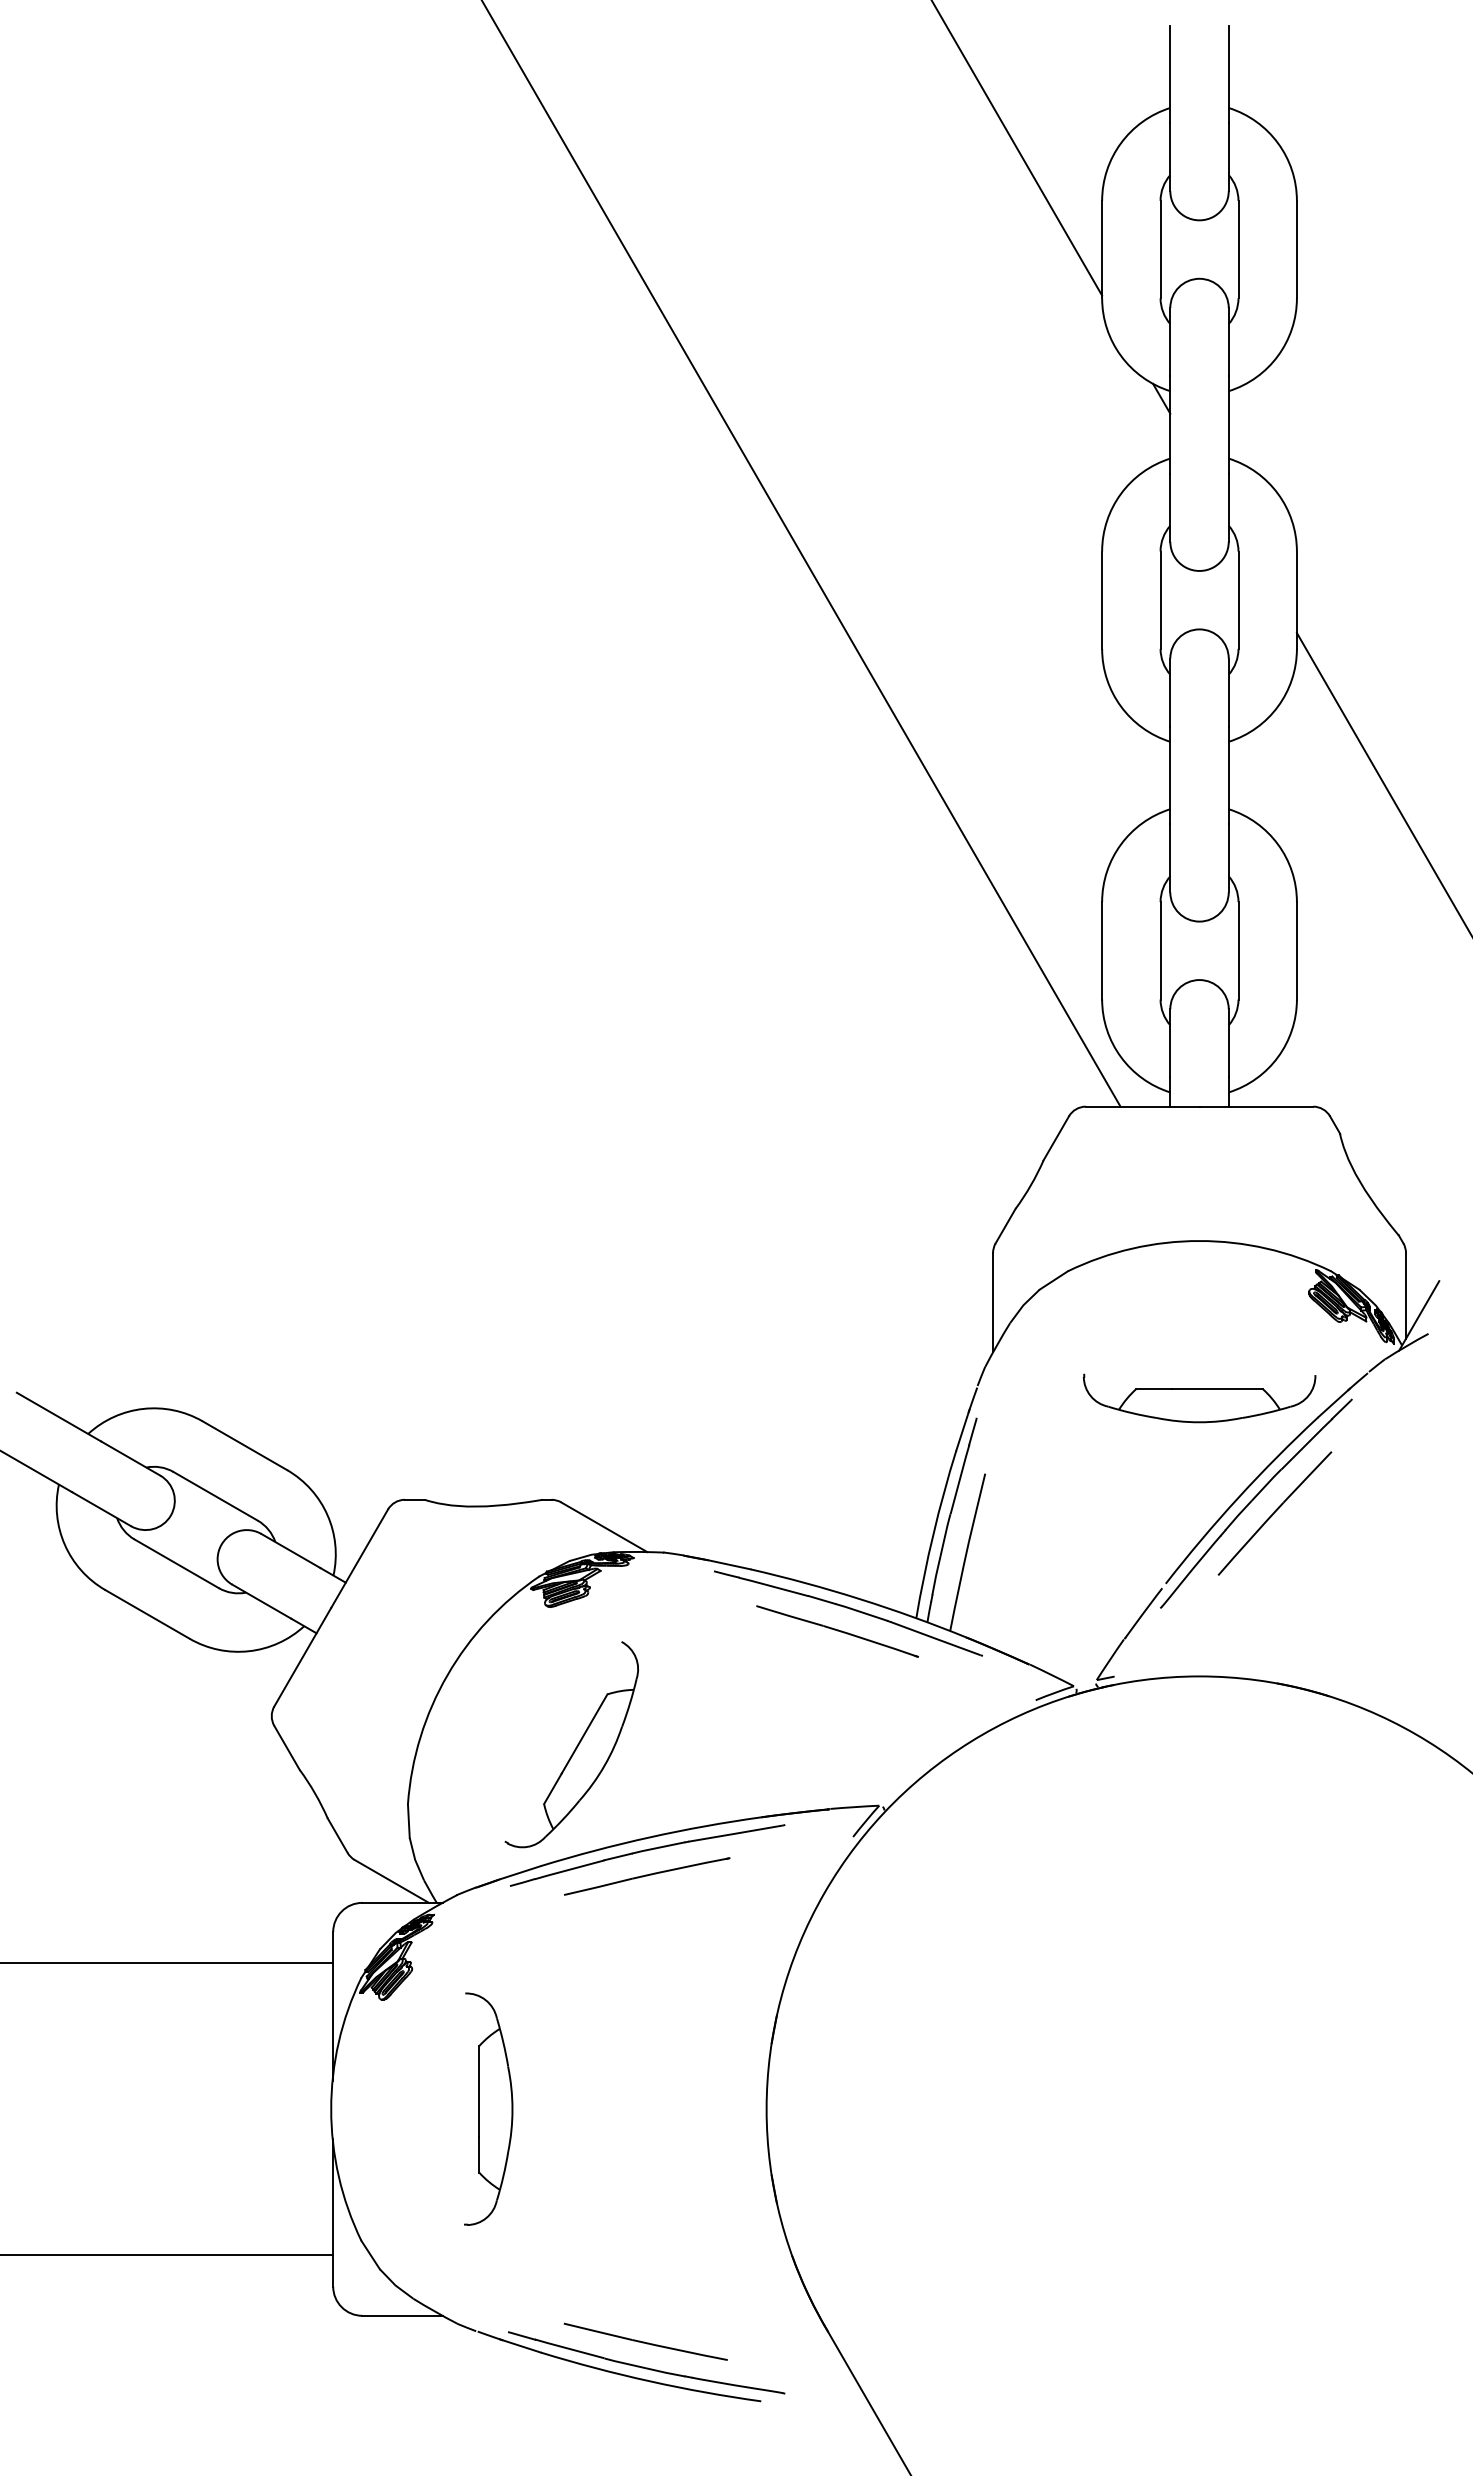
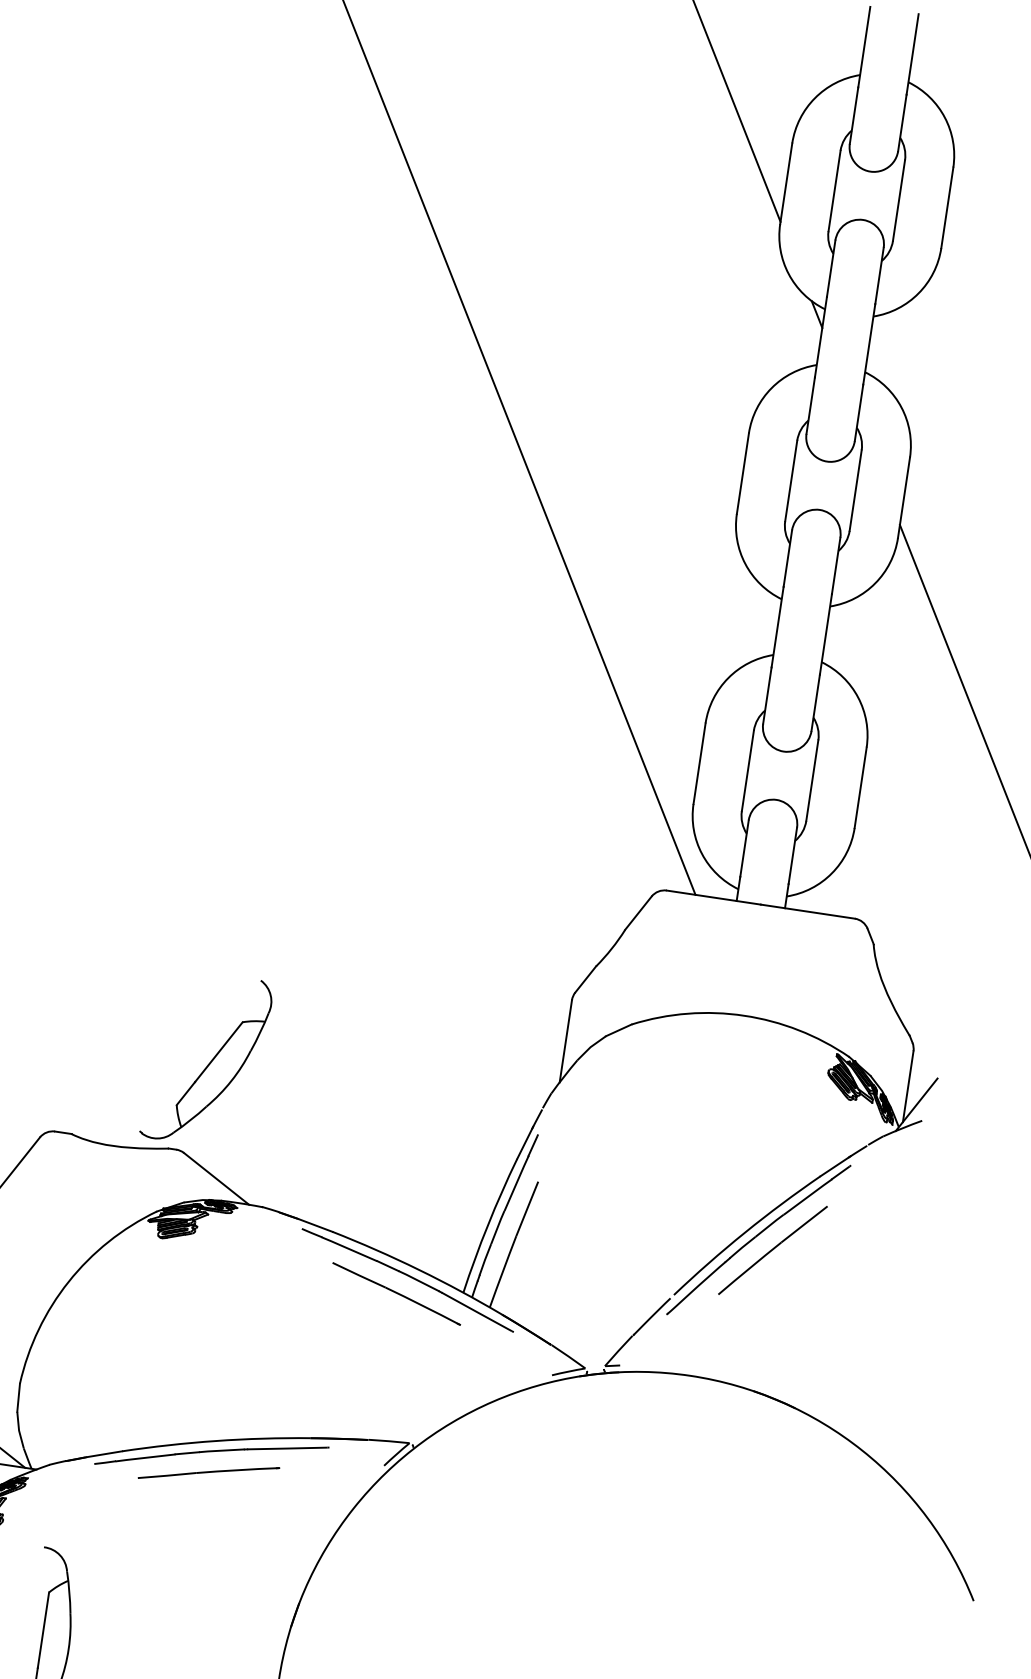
part: (1199, 1398) -> (724, 1145), removed
part: (571, 1744) -> (206, 1059), moved

